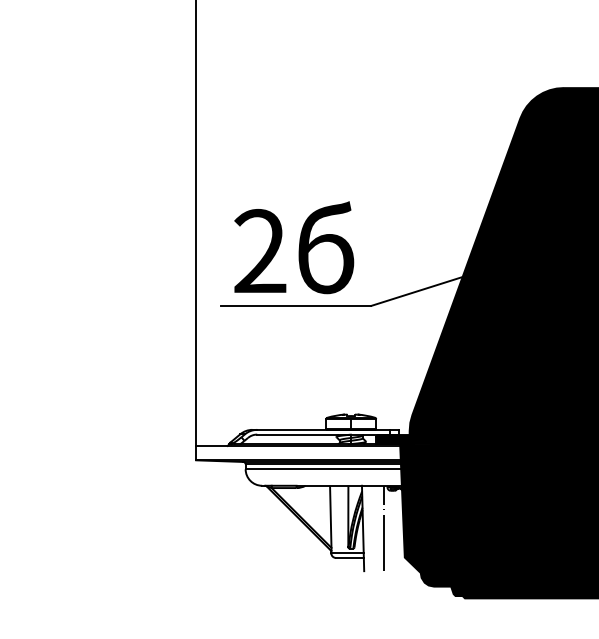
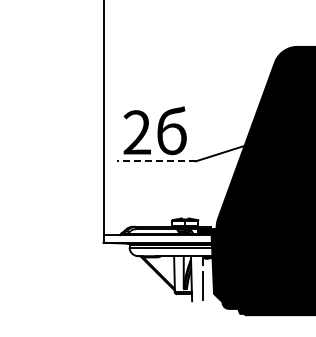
line: (296, 306) -> (156, 161), solid -> dashed

